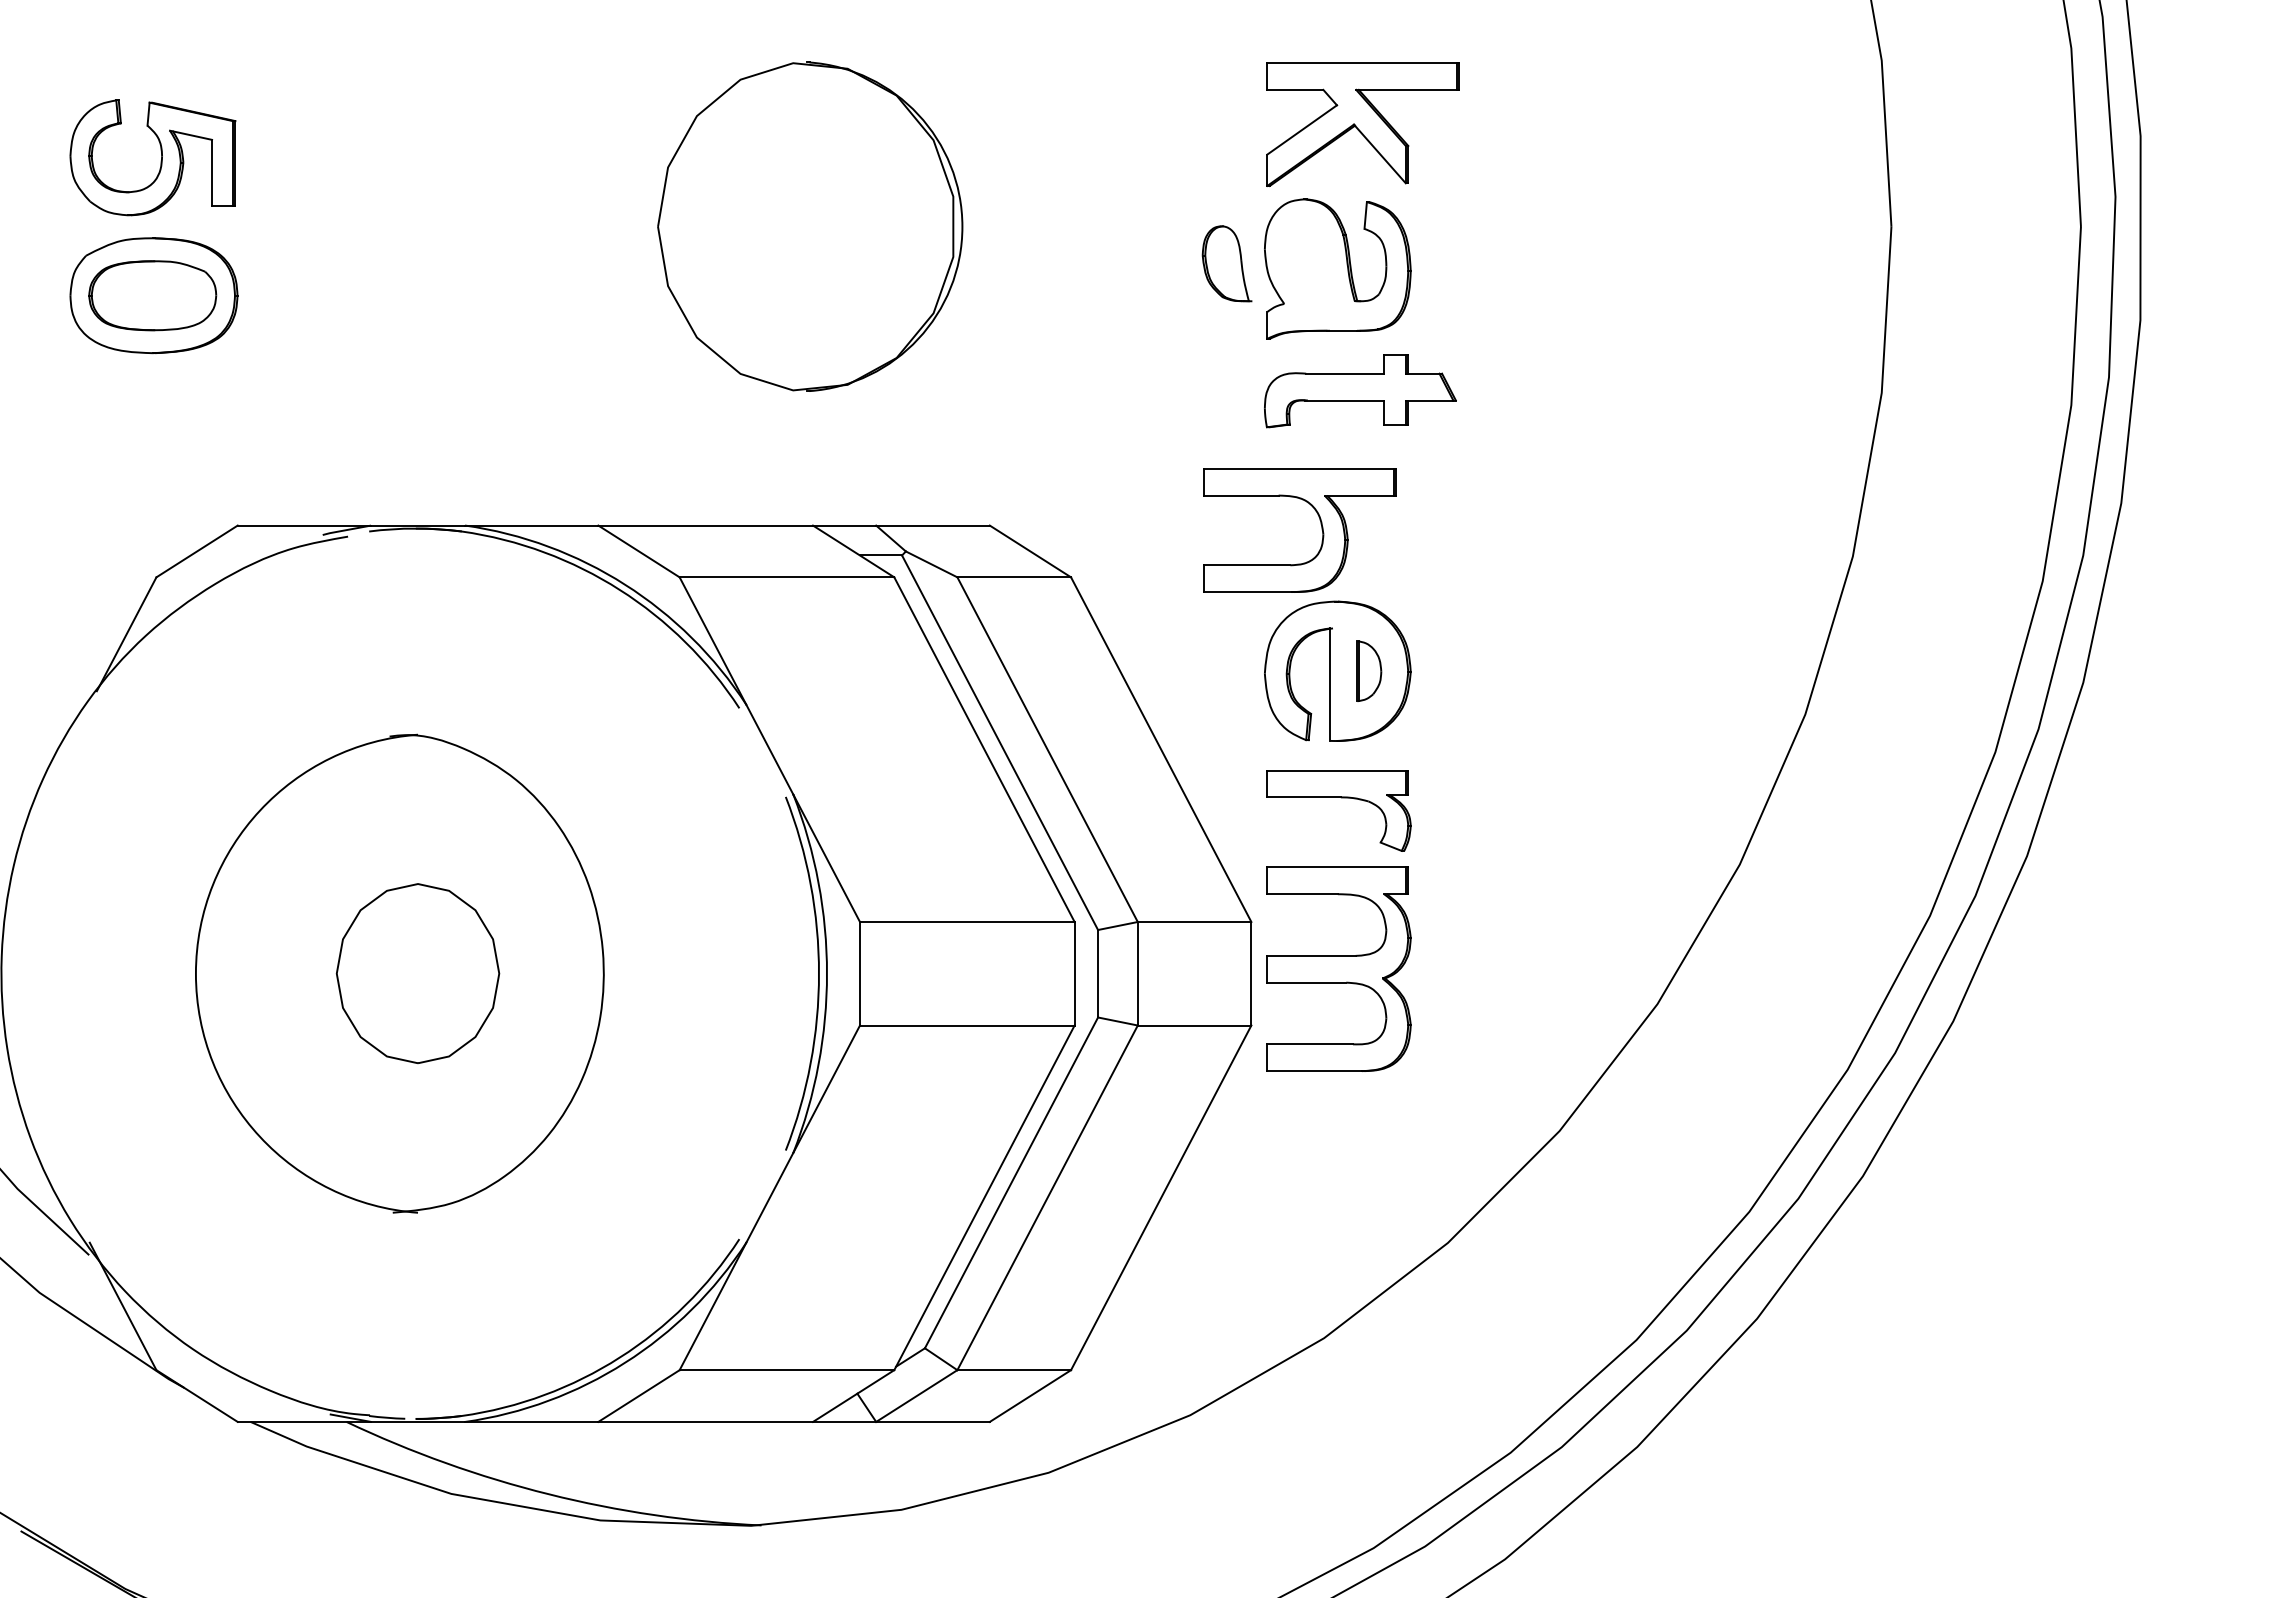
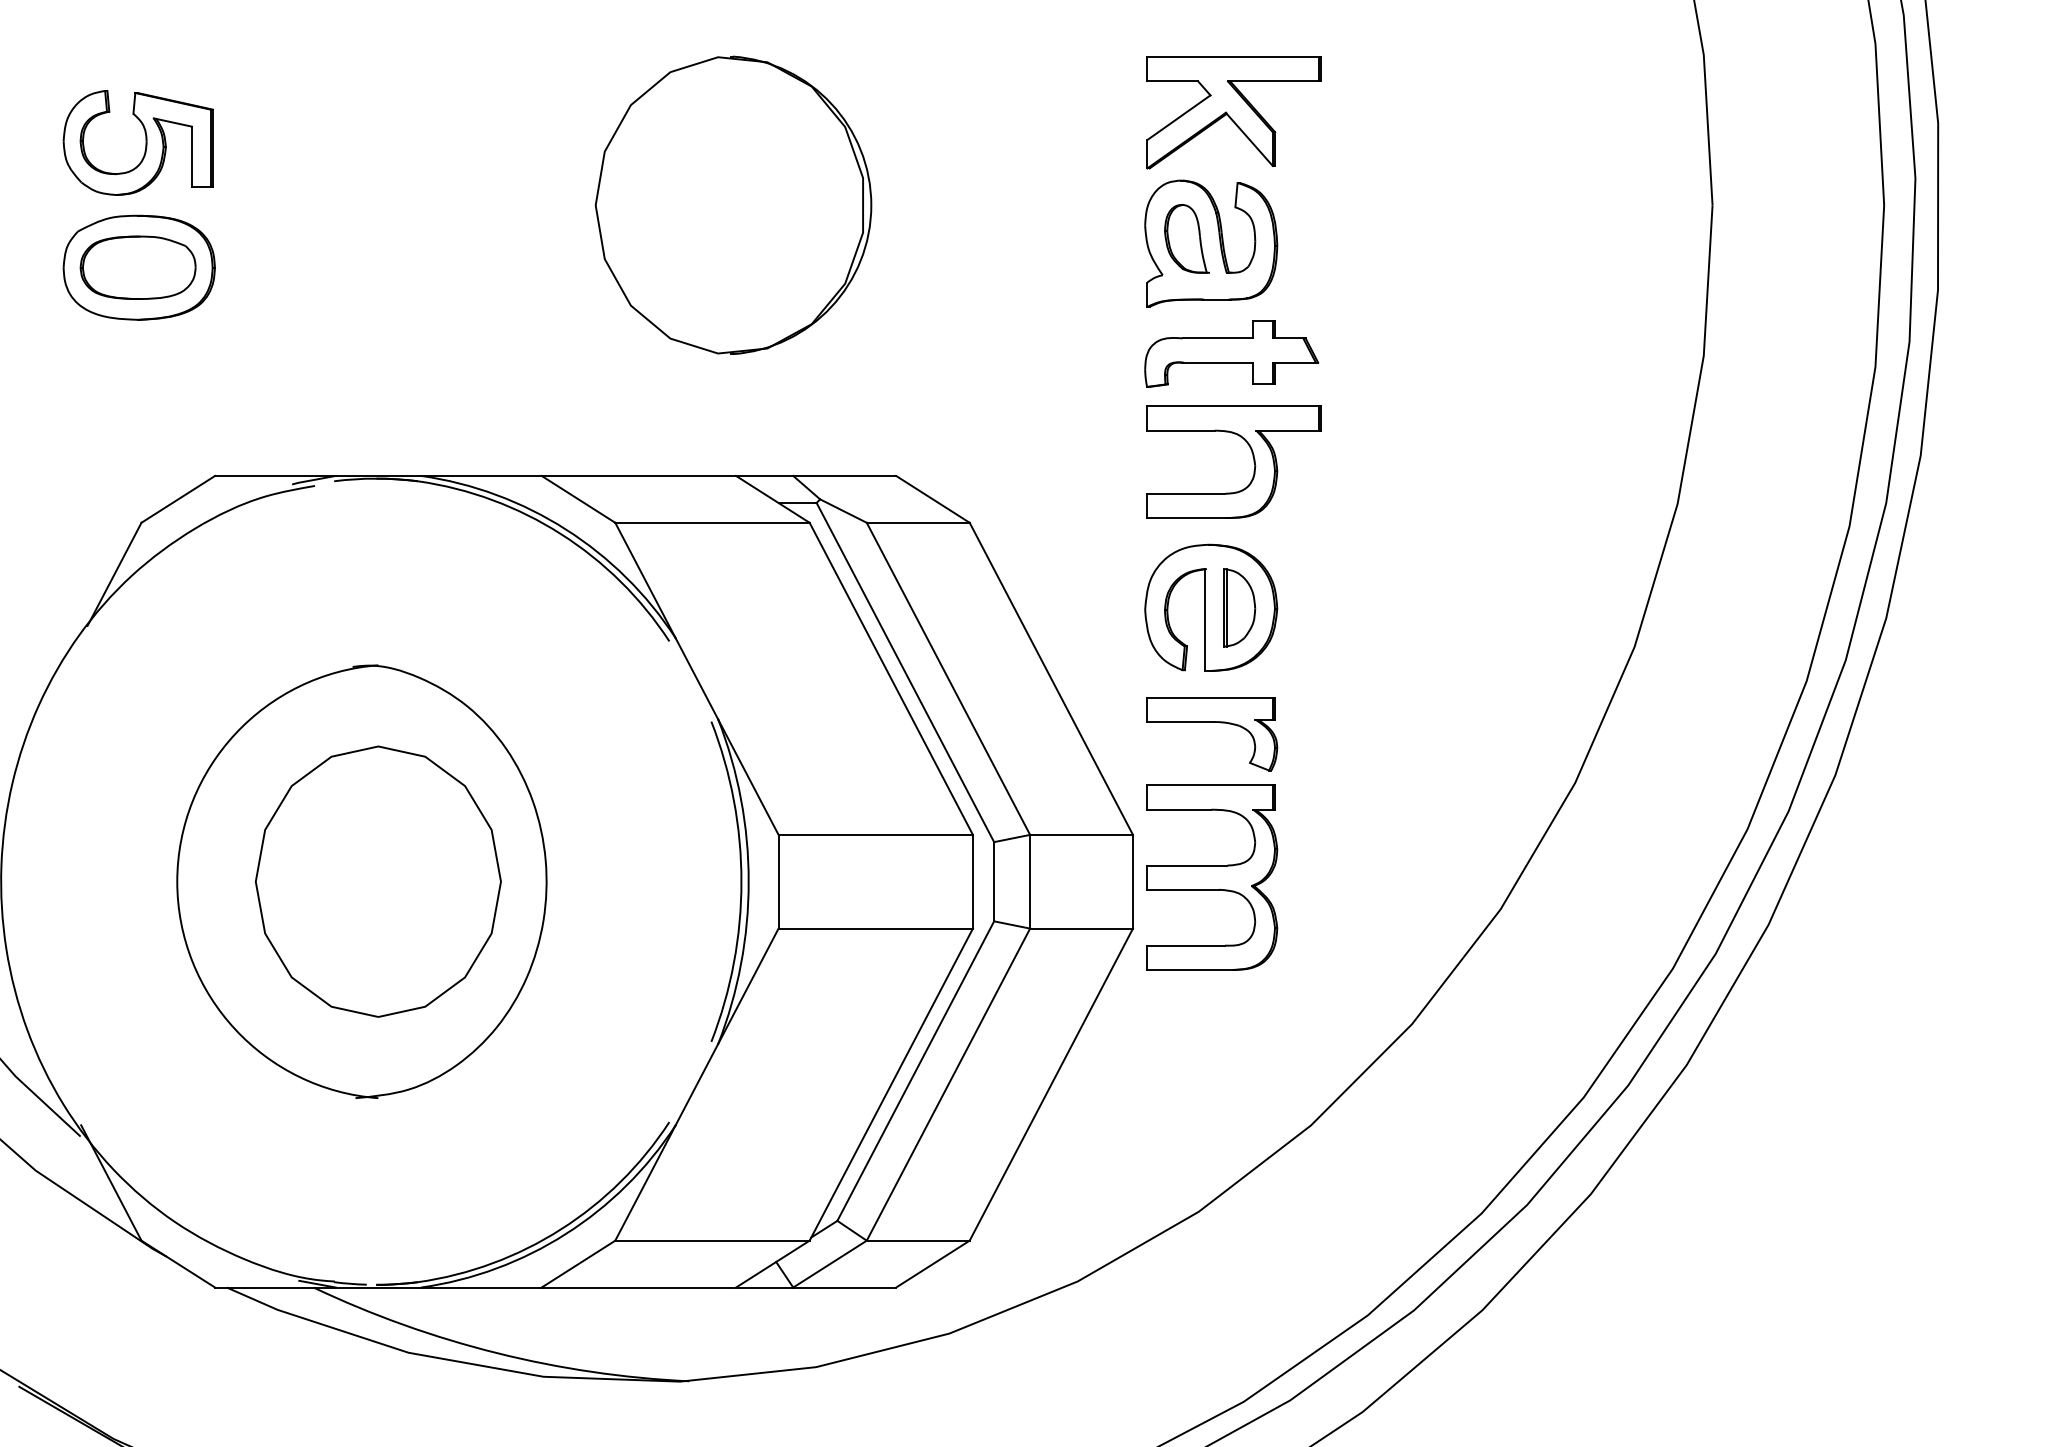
part: (1226, 263) -> (1186, 238), moved
part: (1320, 524) -> (1252, 456), moved
part: (1369, 670) -> (1239, 607), size x1.43
part: (417, 973) -> (377, 881), size x1.67

